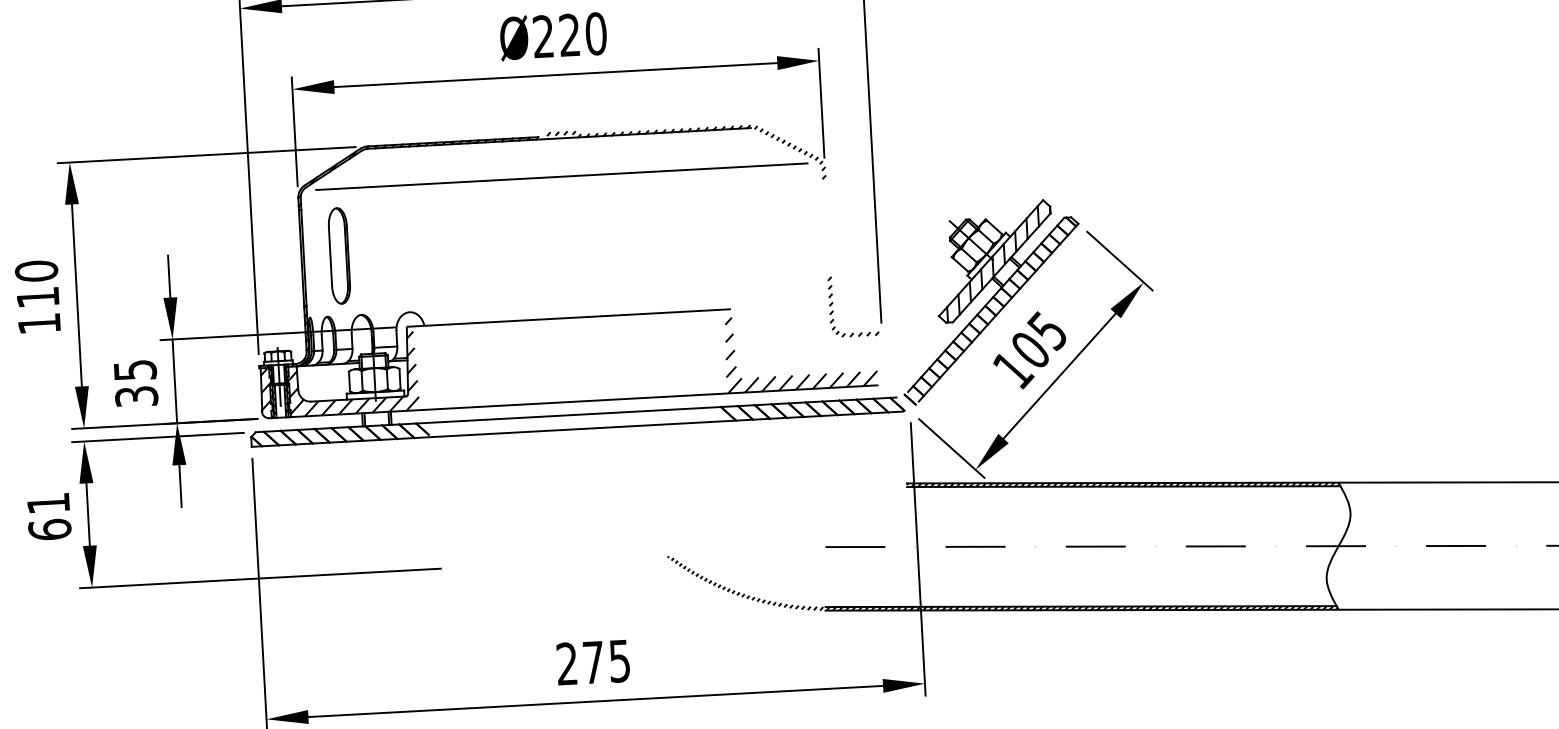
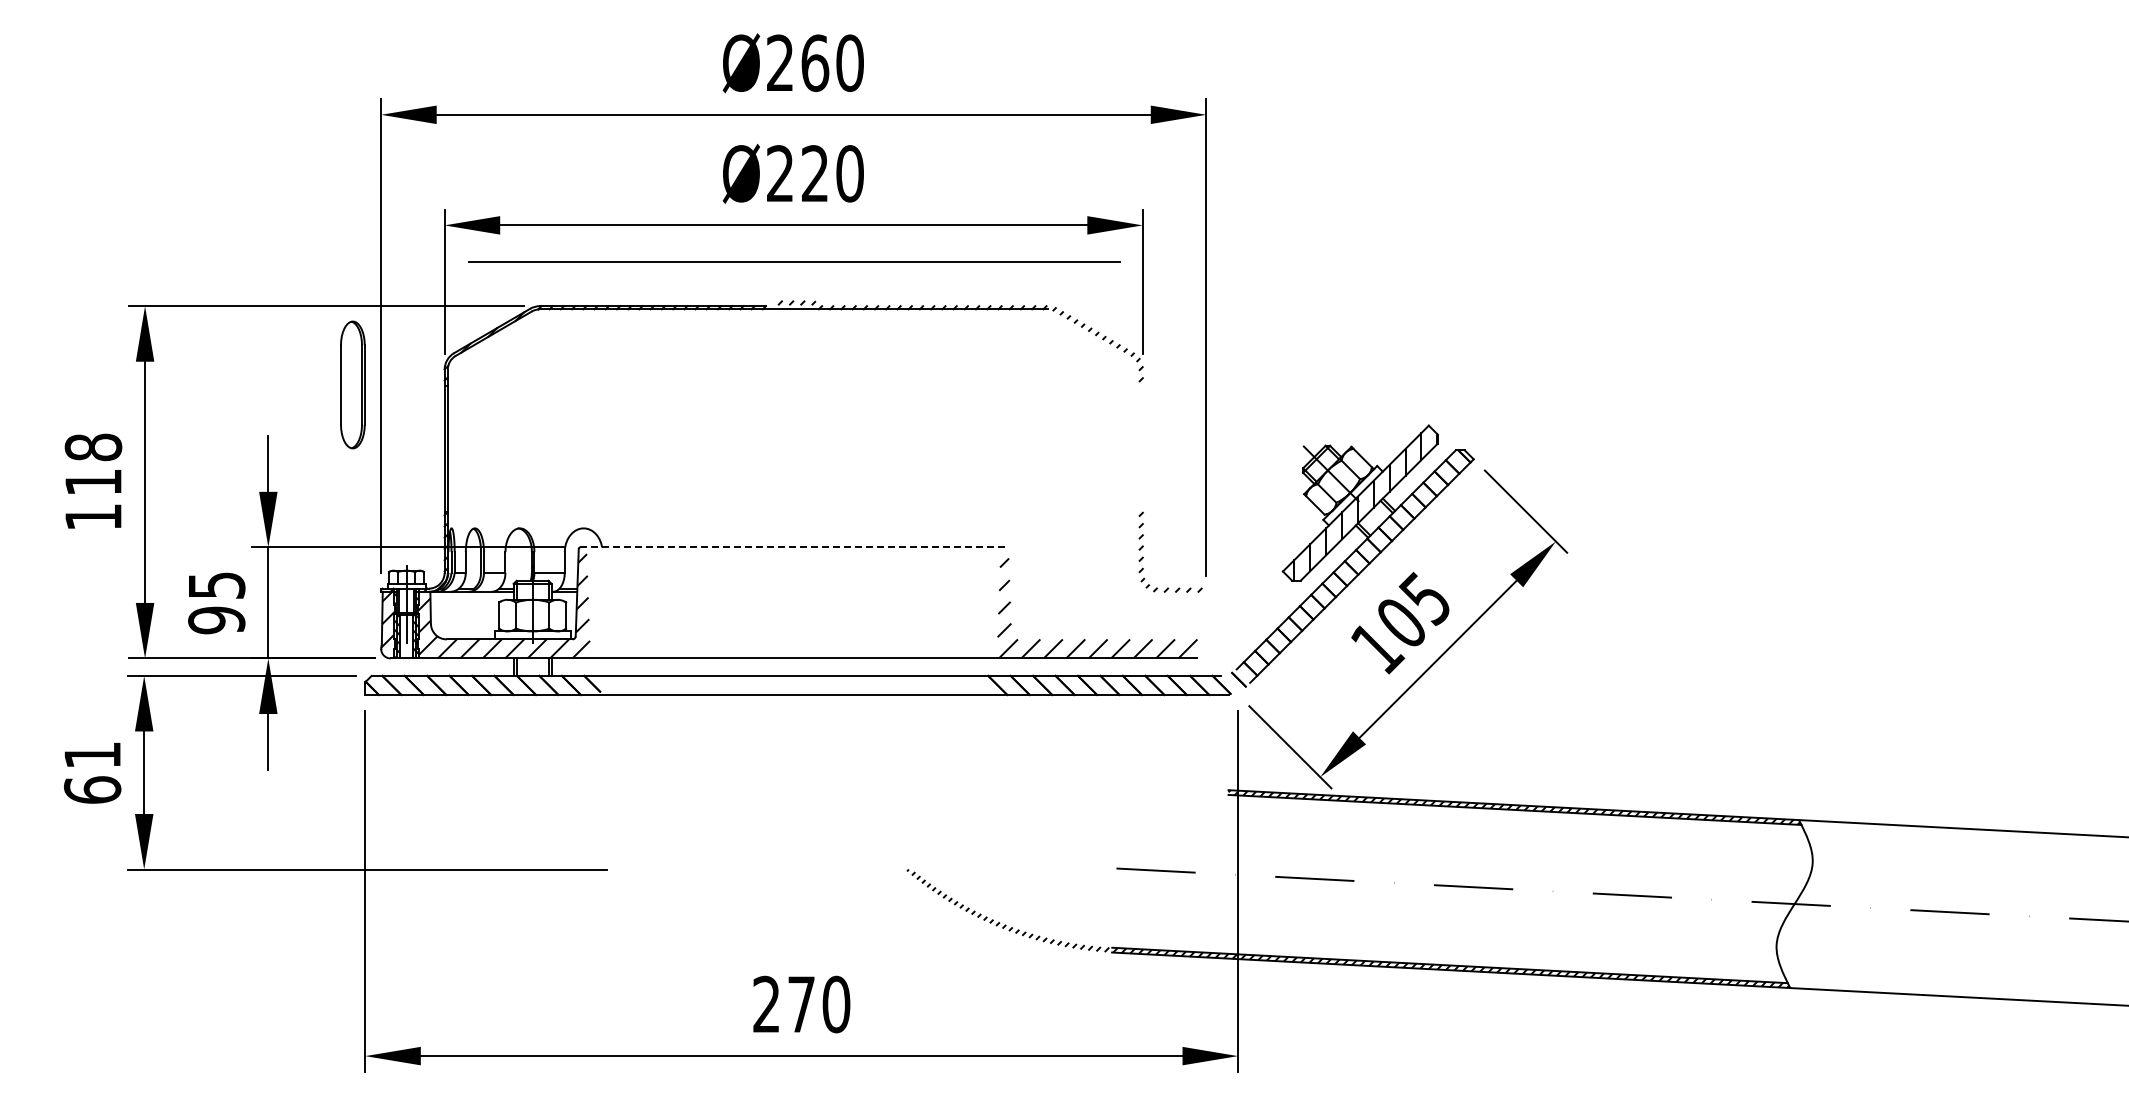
line: (561, 176) -> (794, 261), moved
part: (339, 255) -> (352, 384), moved
text: (36, 271) -> (93, 447), 110 -> 118
line: (569, 318) -> (794, 547), solid -> dashed
text: (136, 396) -> (216, 620), 35 -> 95
text: (619, 661) -> (836, 1004), 275 -> 270

